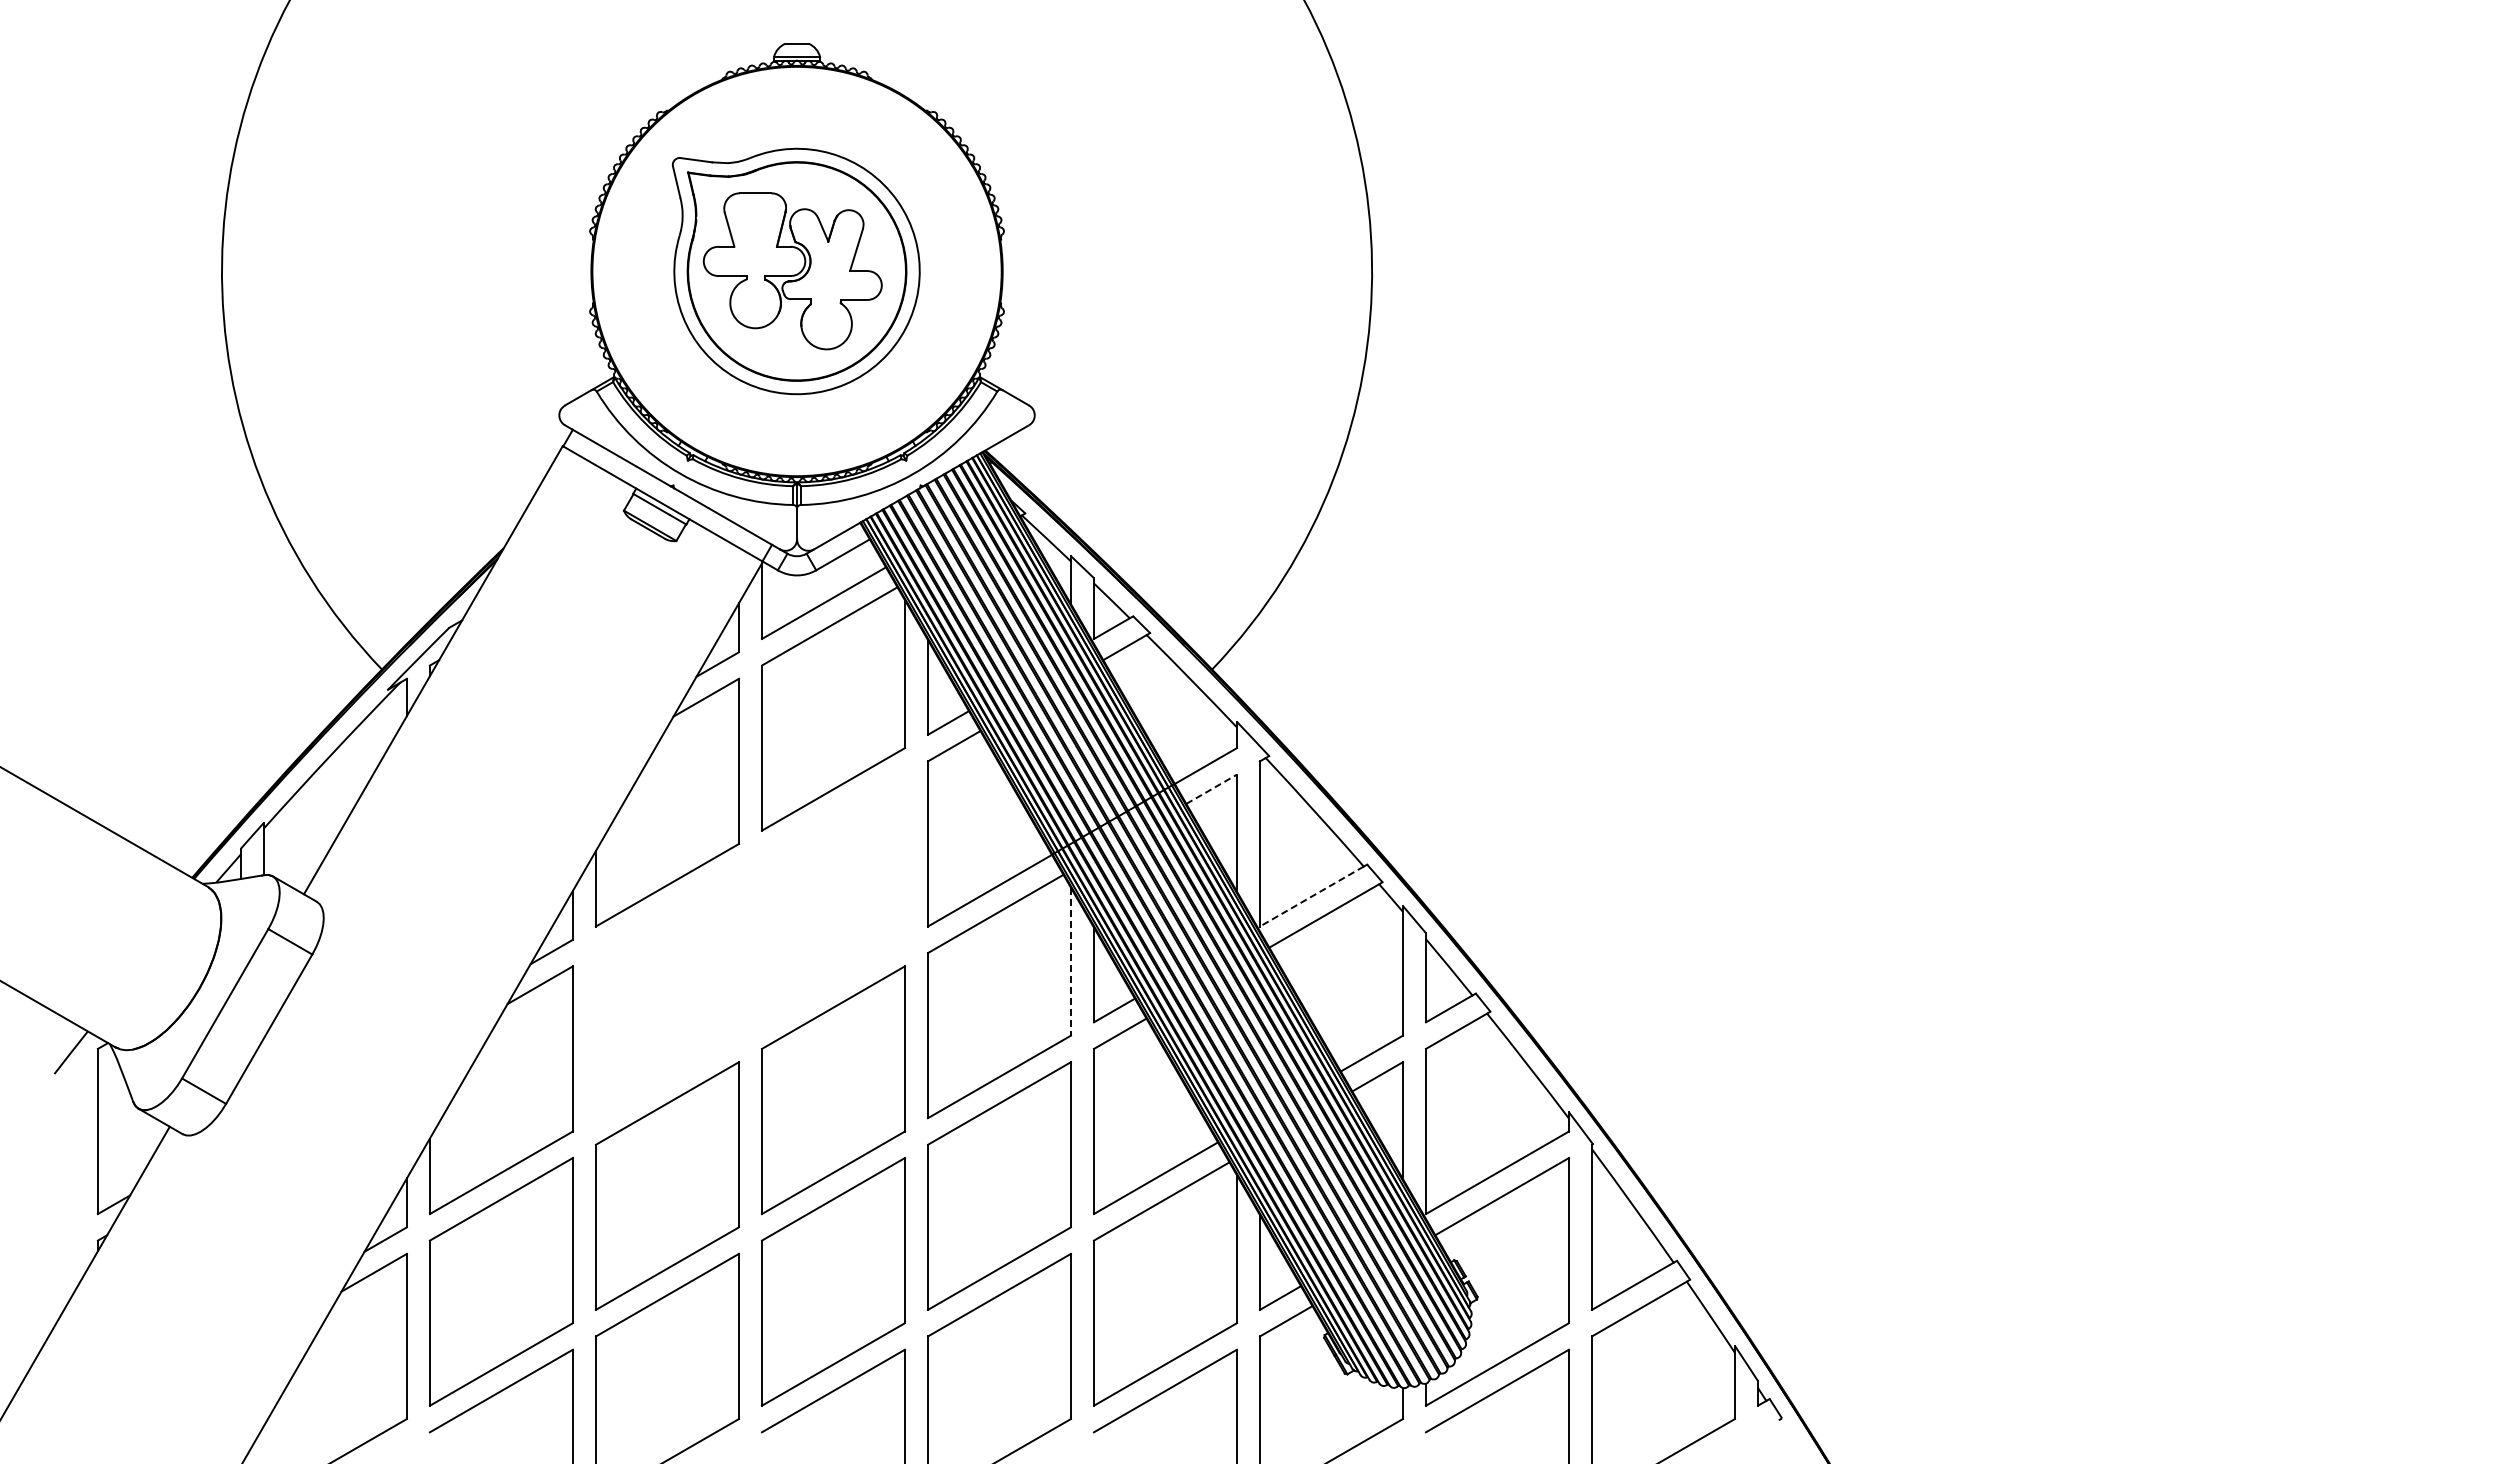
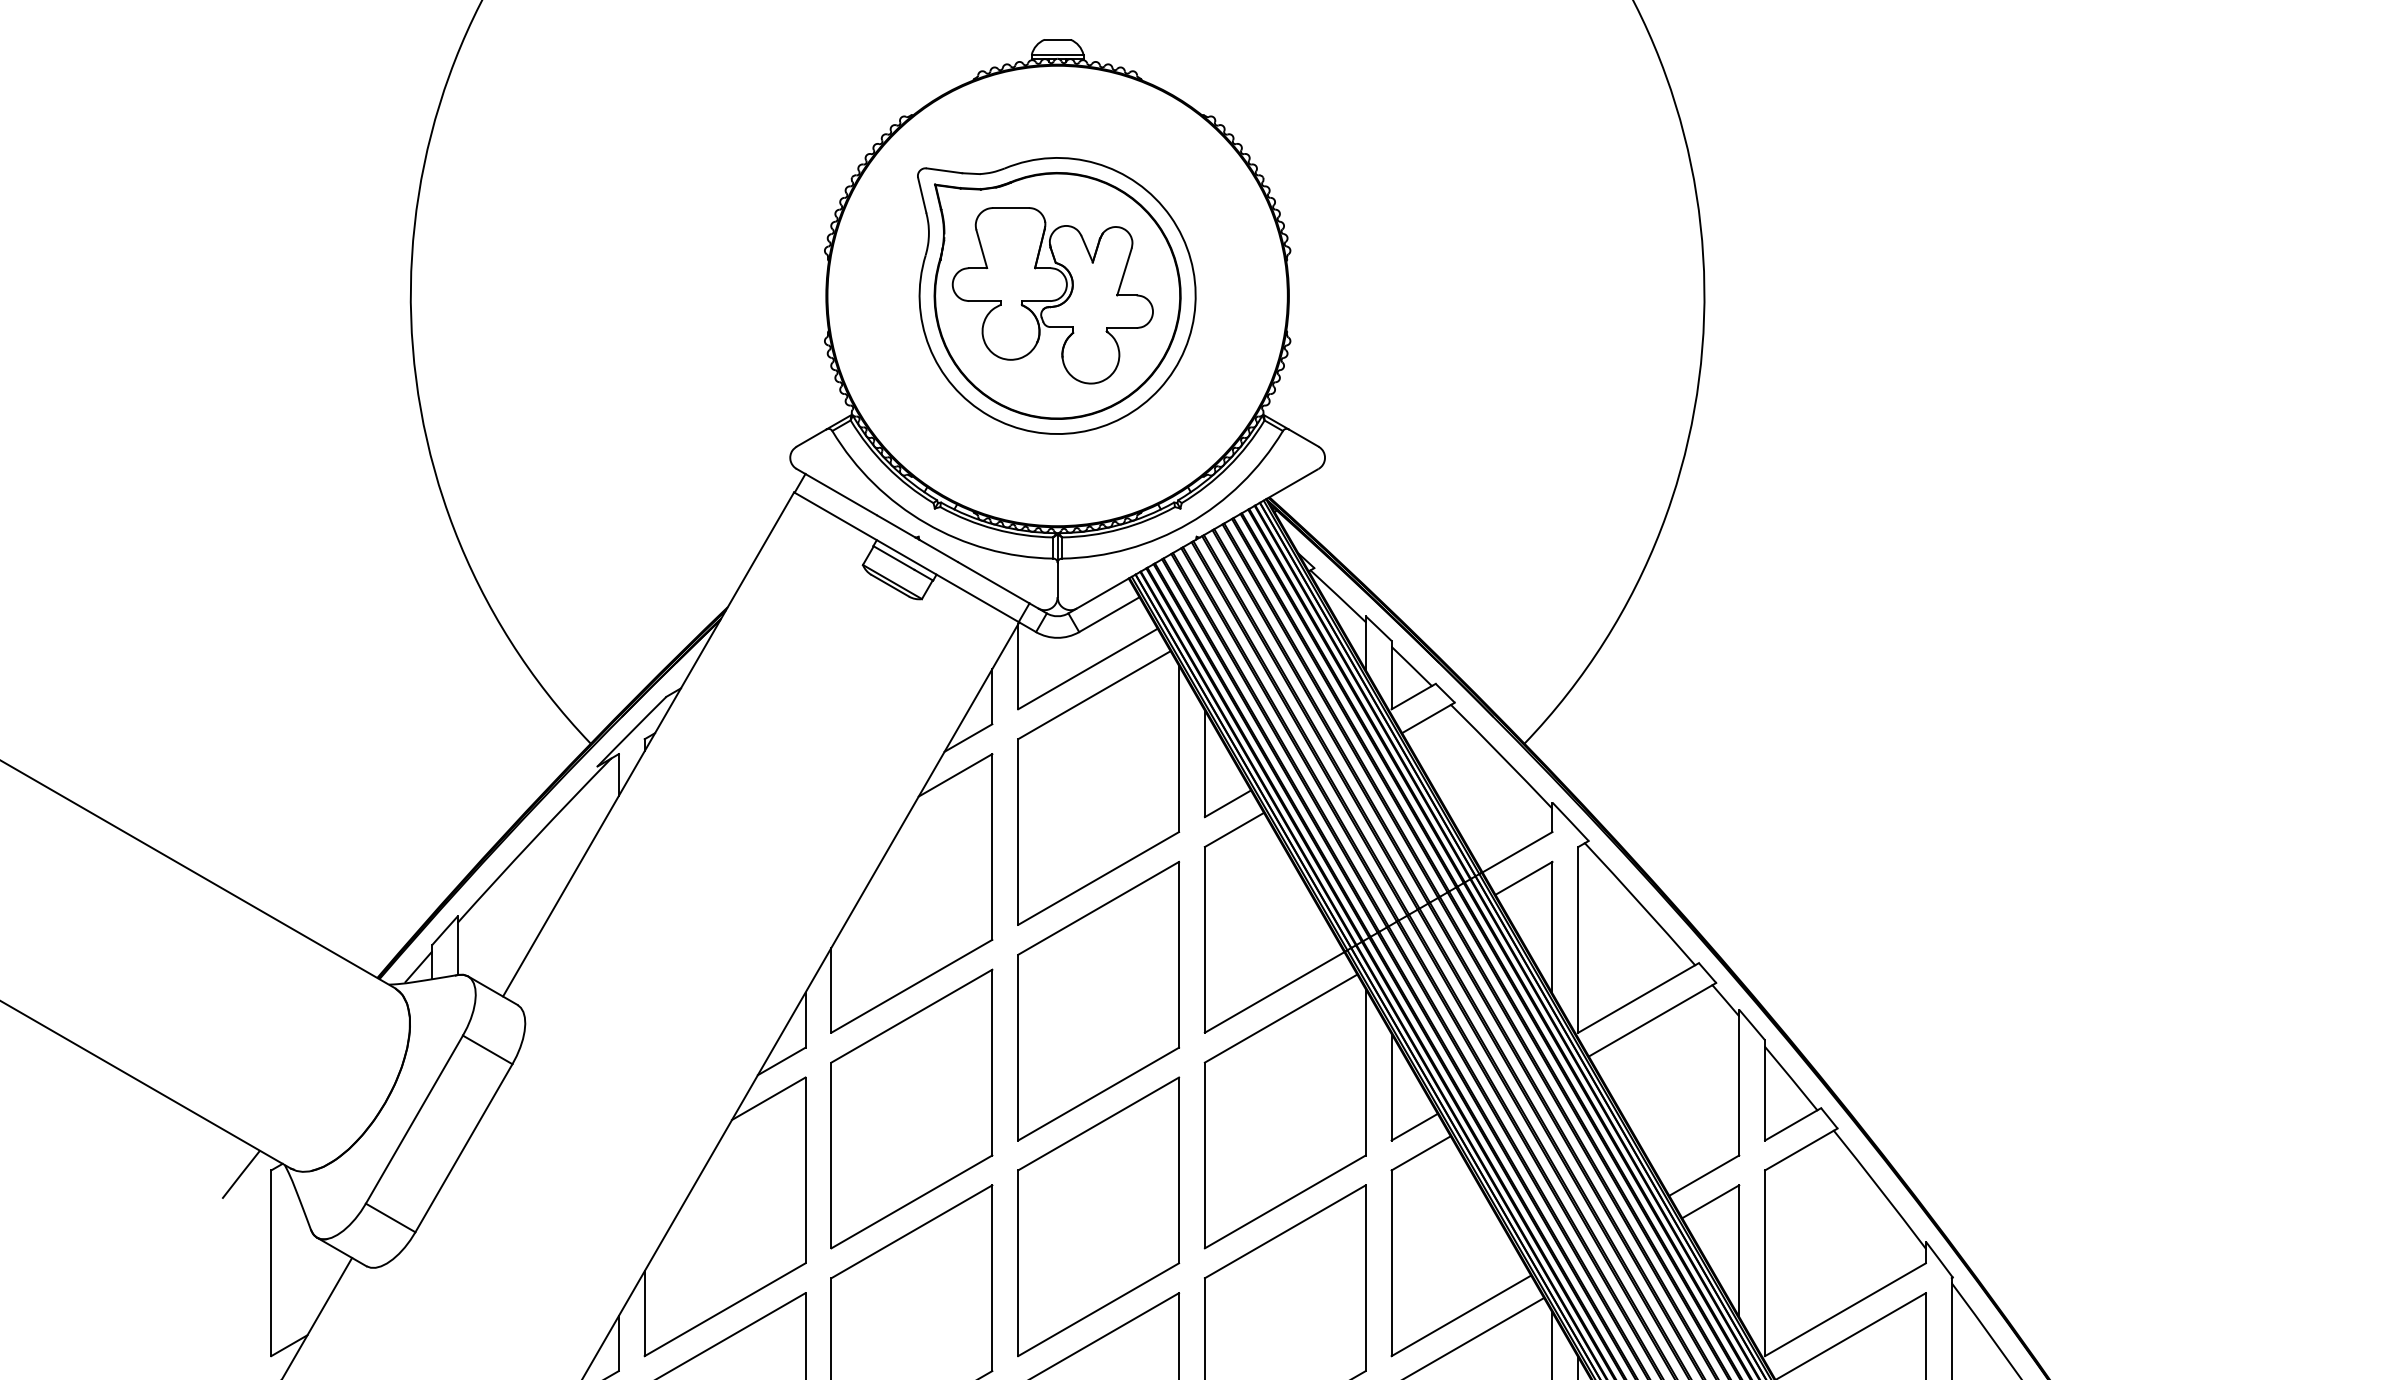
line: (1212, 789) -> (1524, 878), dashed -> solid
line: (1311, 896) -> (1636, 998), dashed -> solid
part: (833, 898) -> (1098, 1001), added
line: (1070, 961) -> (1365, 1072), dashed -> solid
part: (667, 994) -> (911, 1109), added

